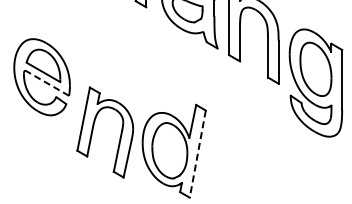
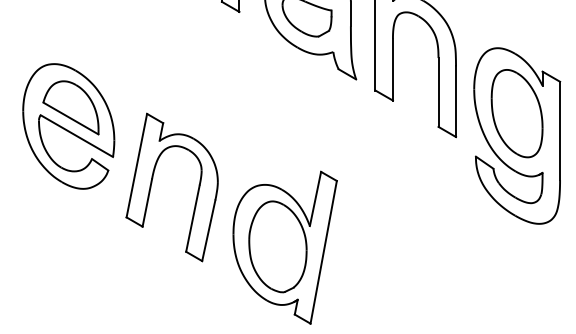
line: (46, 82) -> (75, 135), dashed -> solid
part: (93, 131) -> (152, 185), moved
line: (197, 154) -> (323, 252), dashed -> solid

